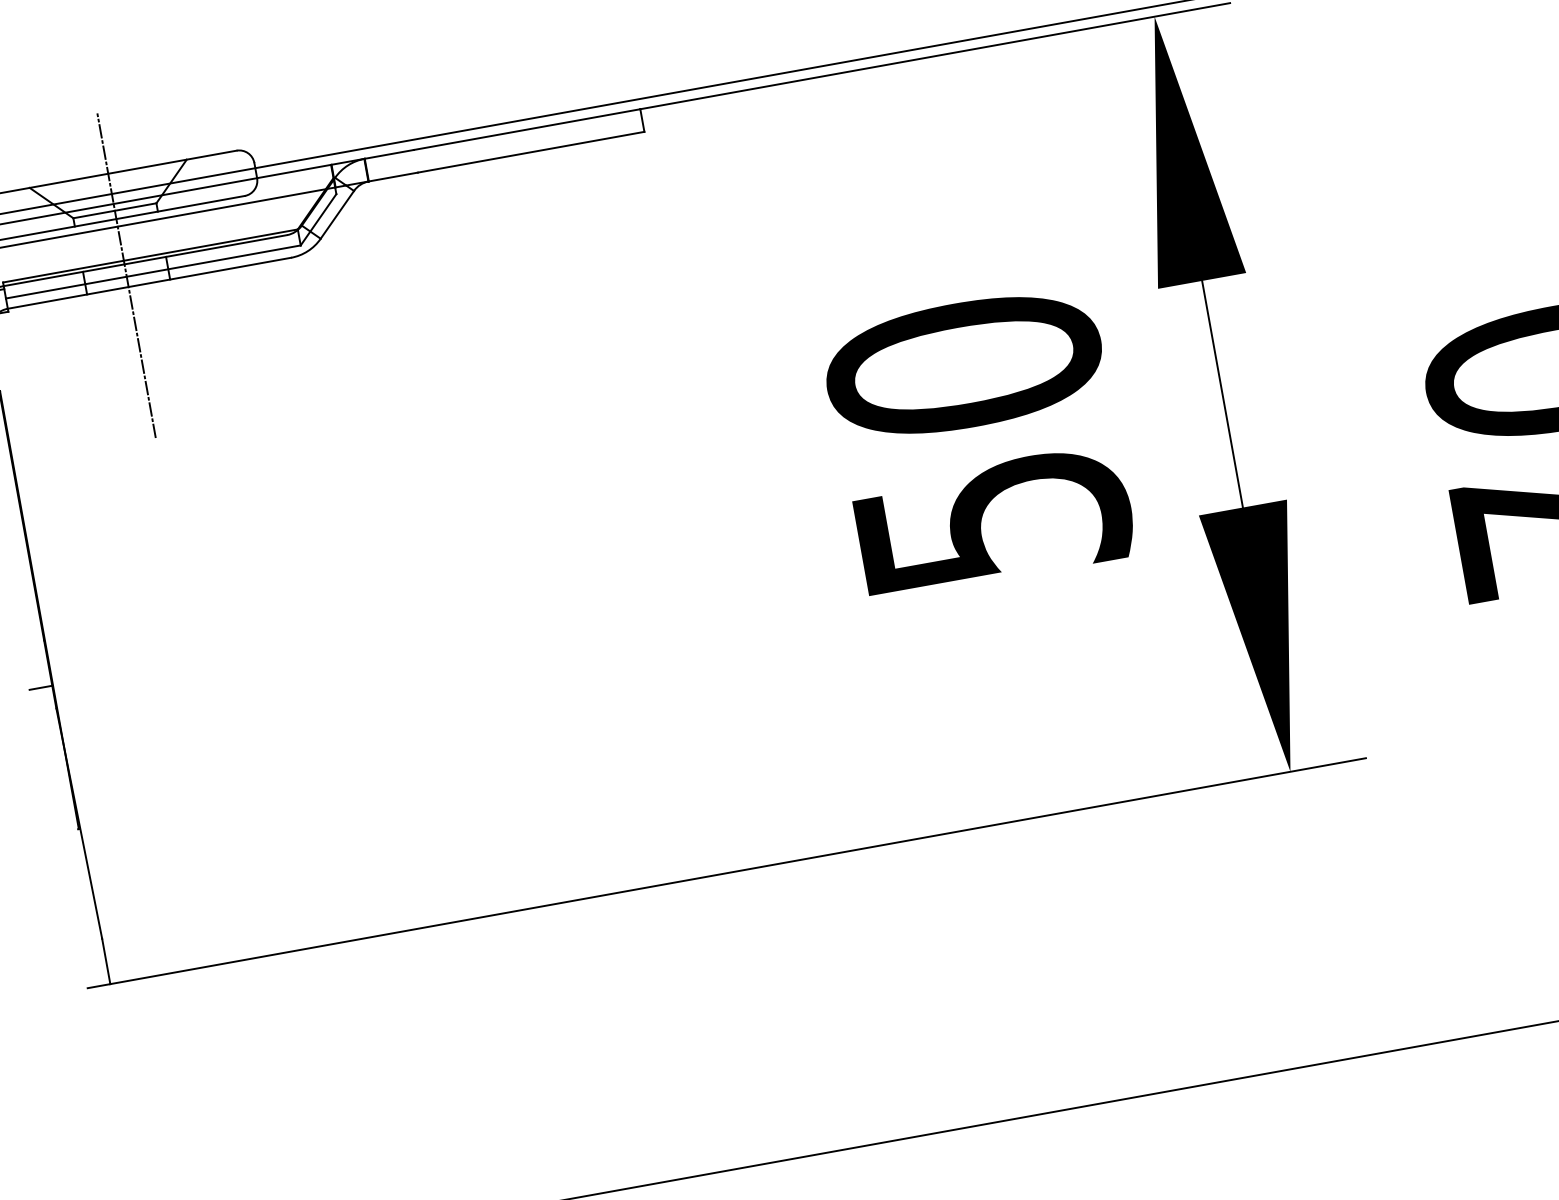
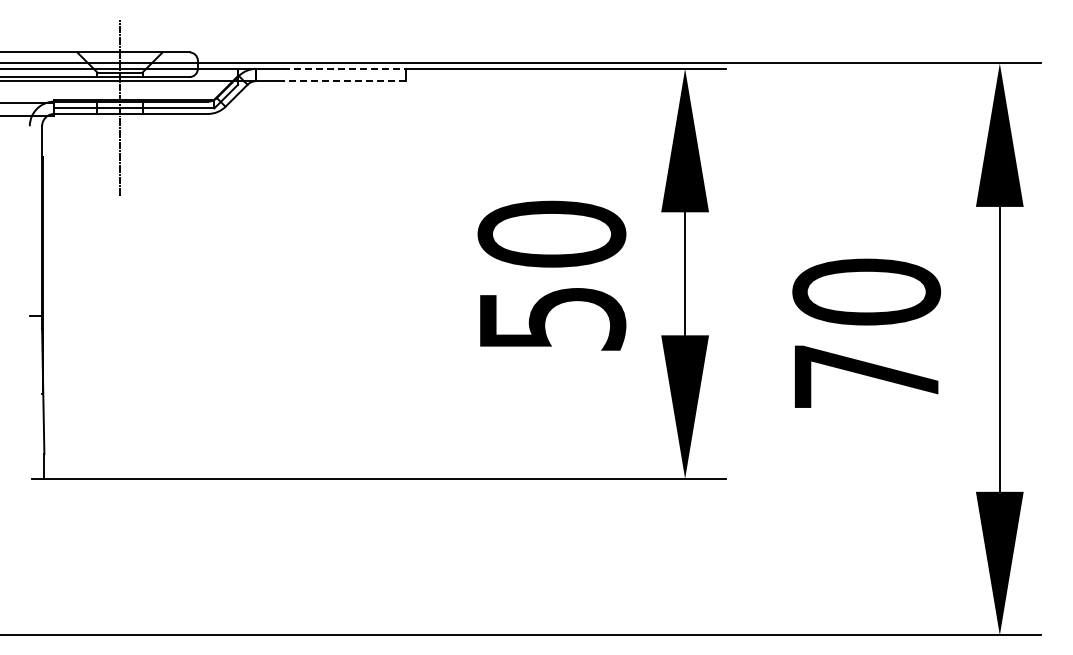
line: (527, 128) -> (344, 68), solid -> dashed
line: (529, 153) -> (343, 81), solid -> dashed

